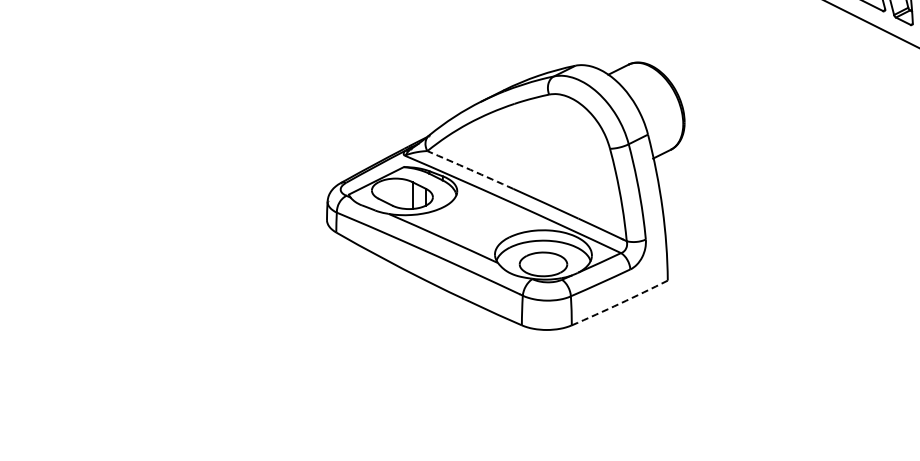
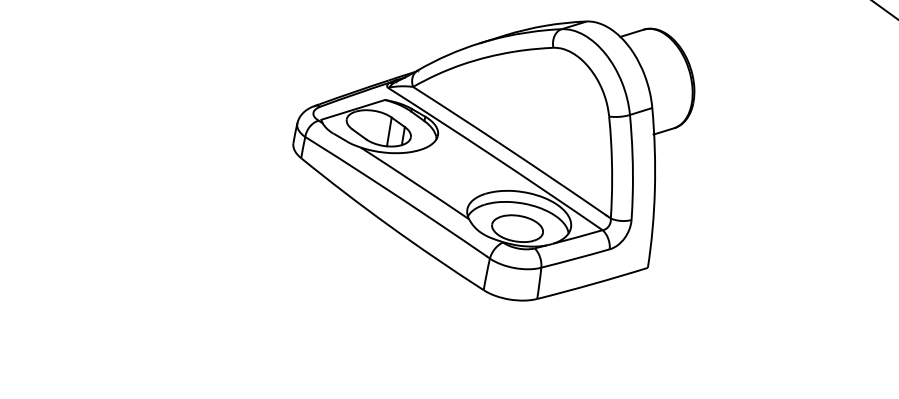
arc: (470, 169) -> (456, 114), dashed -> solid
arc: (620, 303) -> (593, 284), dashed -> solid

